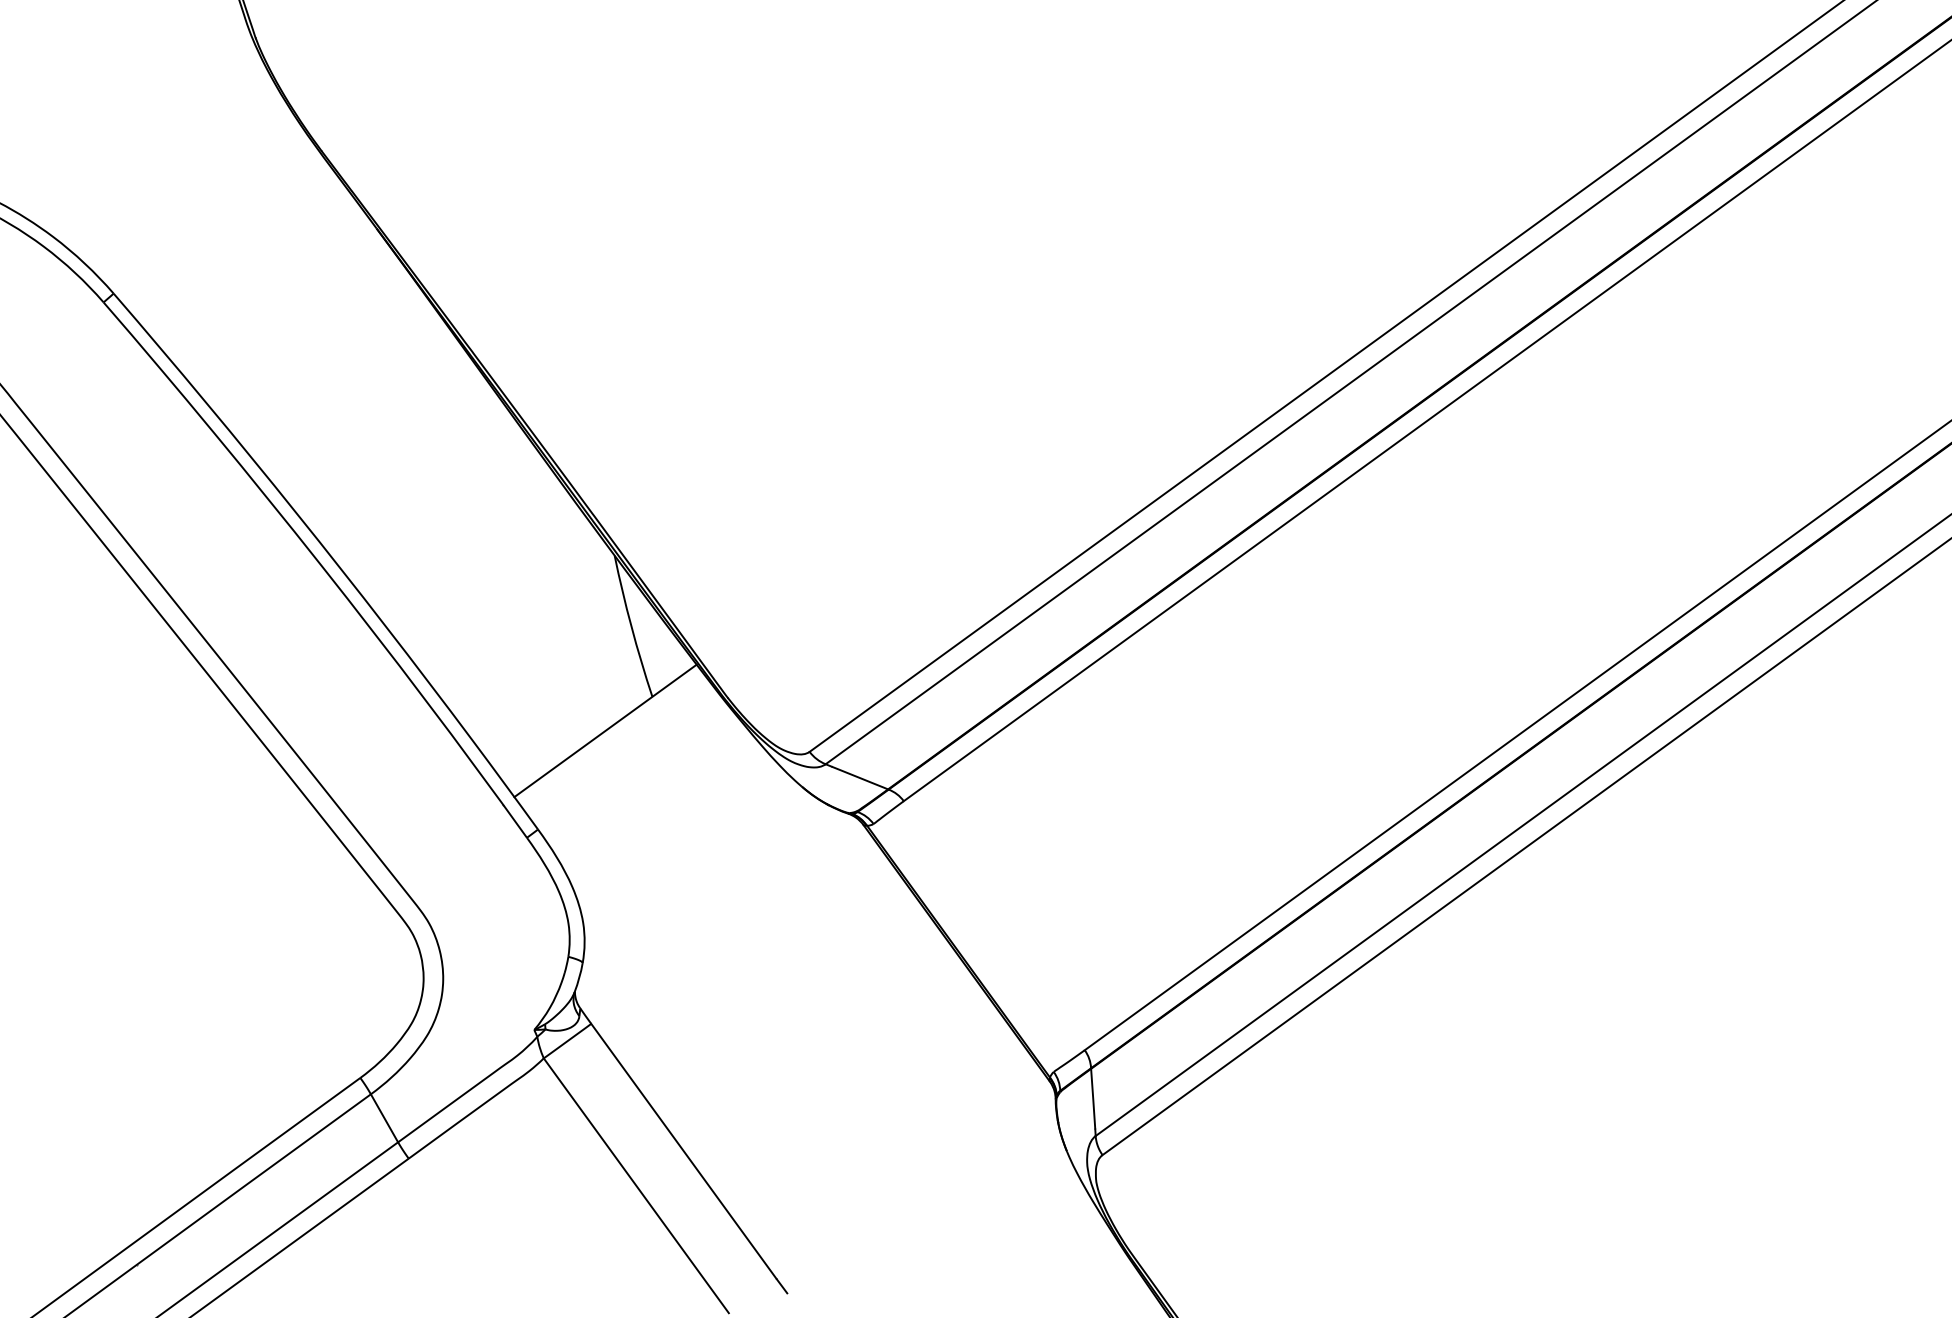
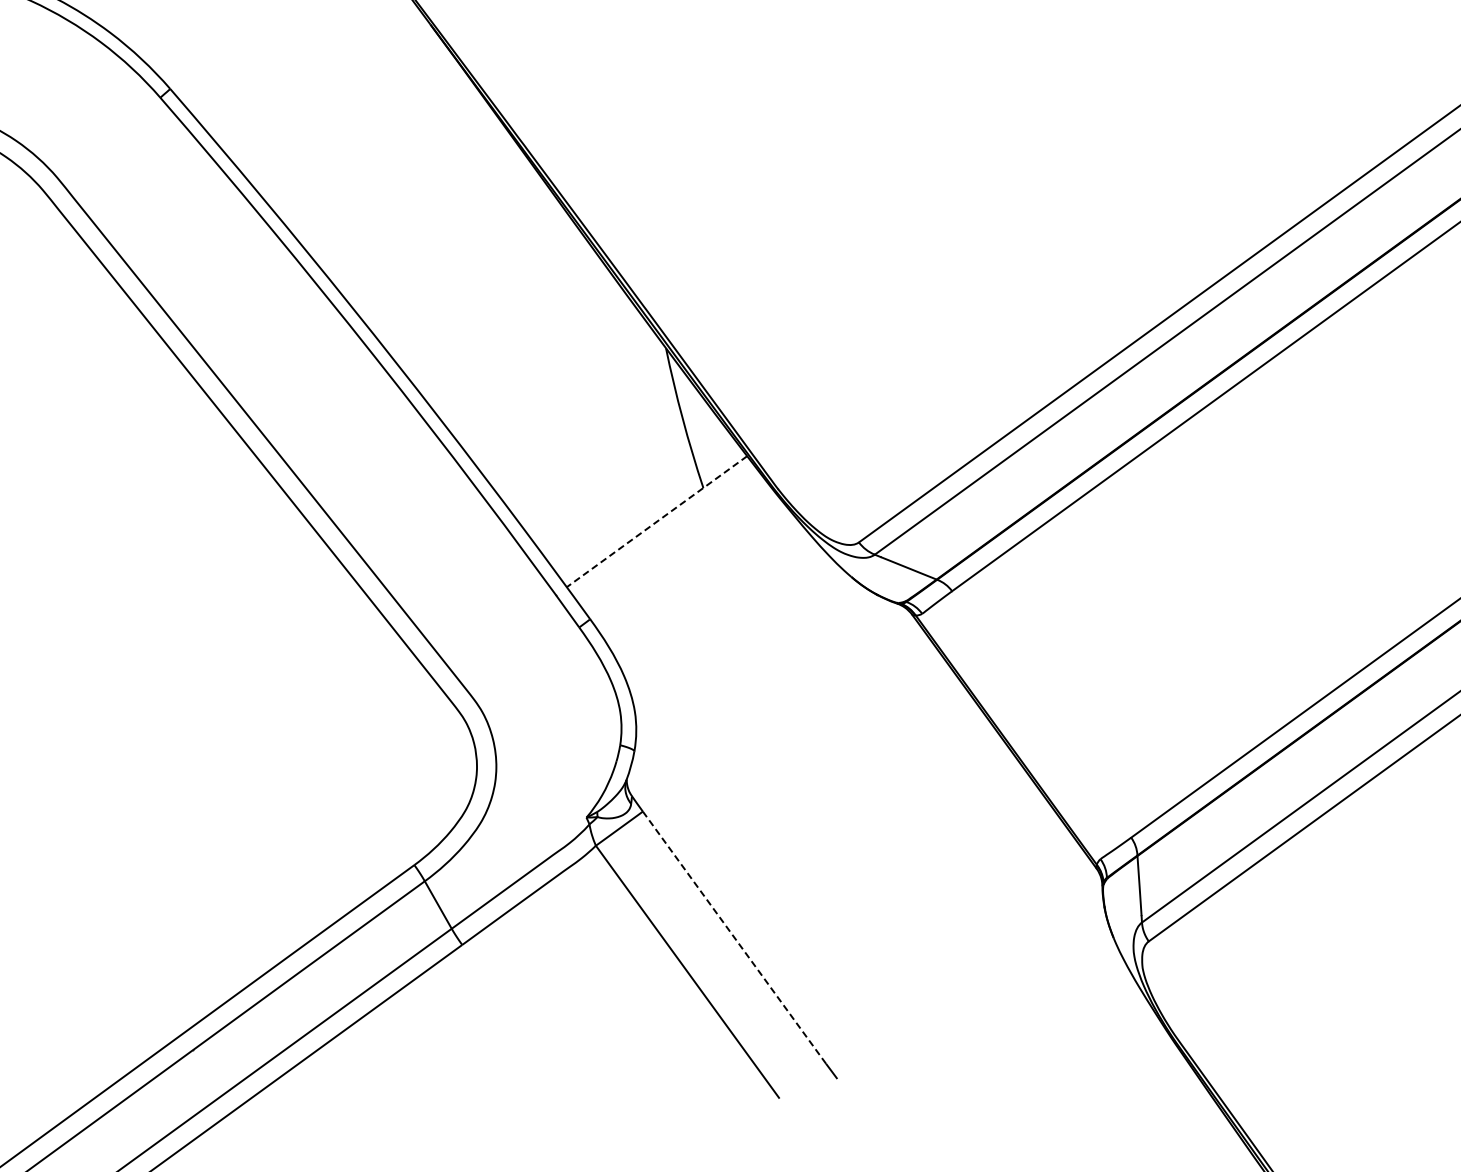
line: (605, 730) -> (656, 521), solid -> dashed
line: (683, 1150) -> (734, 936), solid -> dashed

